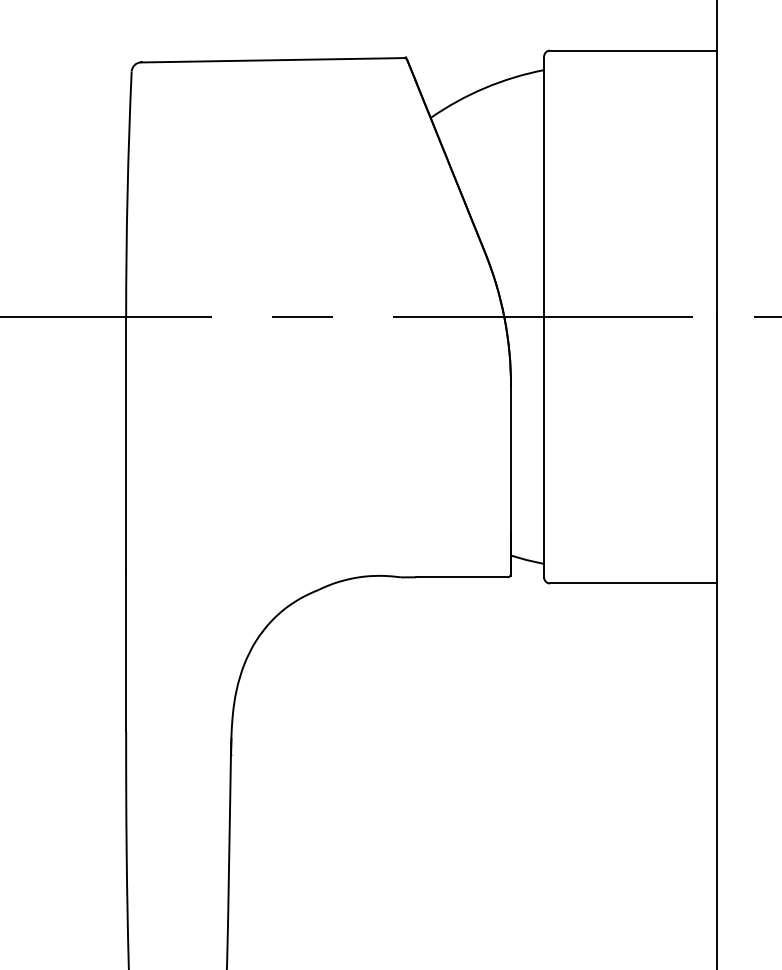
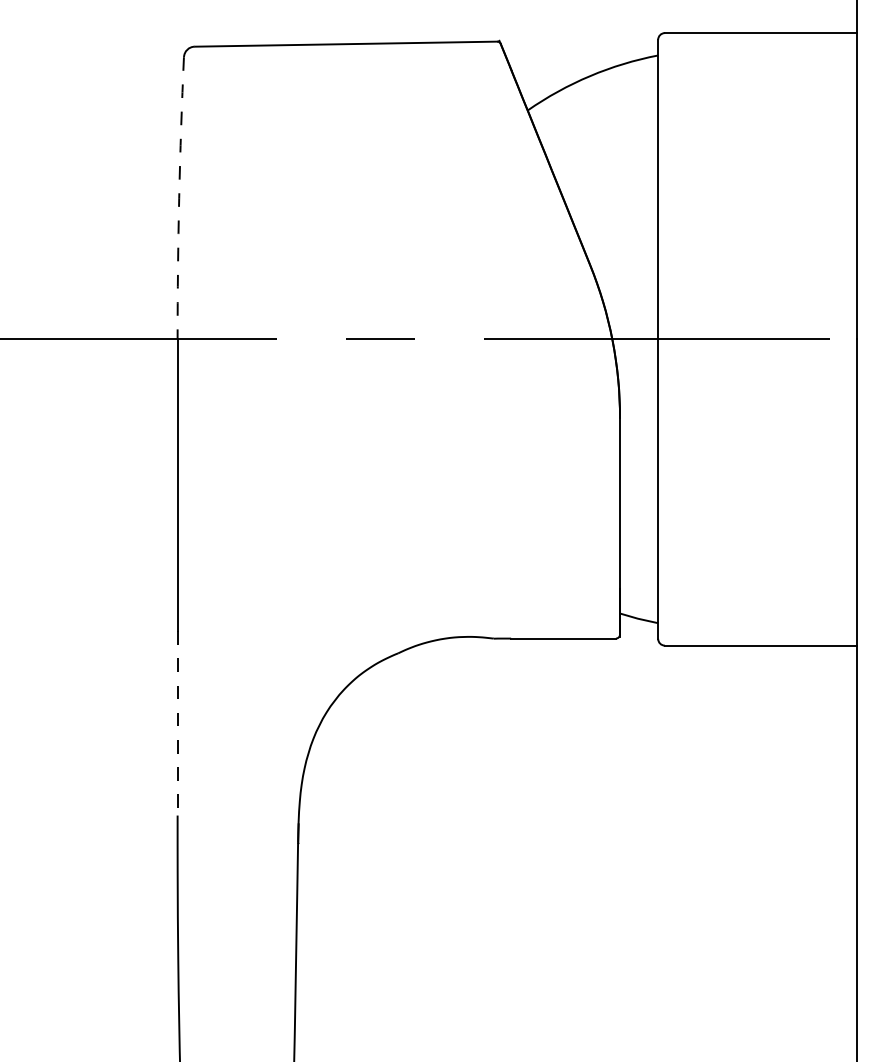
arc: (127, 194) -> (179, 198), solid -> dashed
line: (126, 651) -> (178, 723), solid -> dashed

